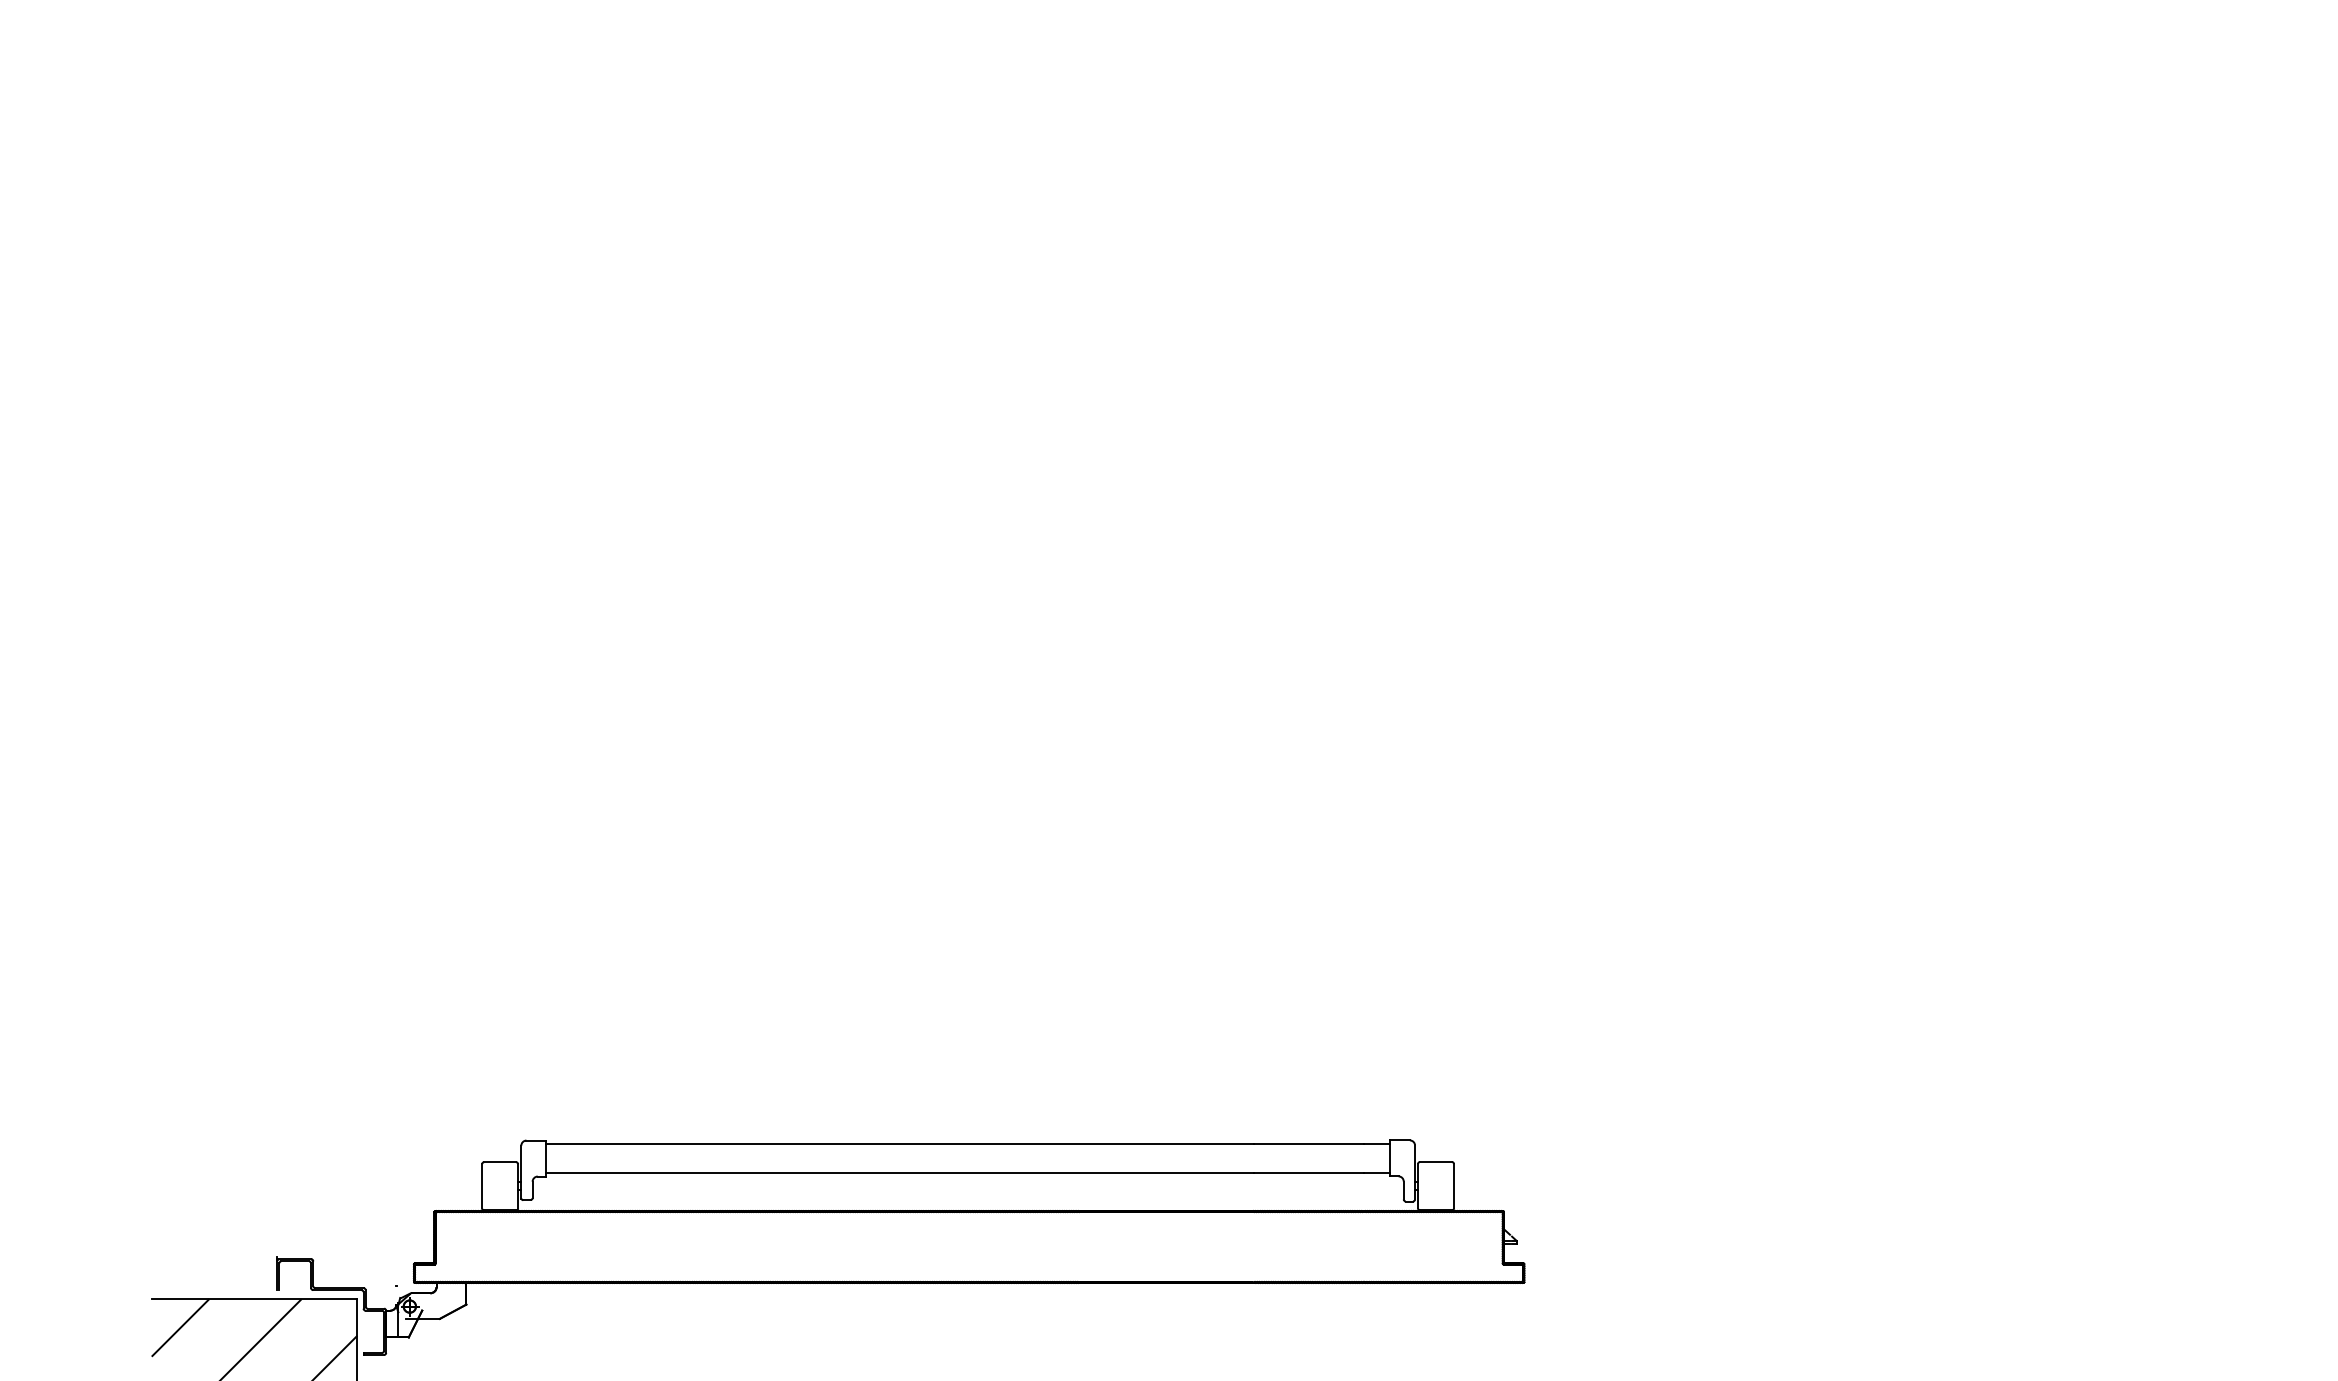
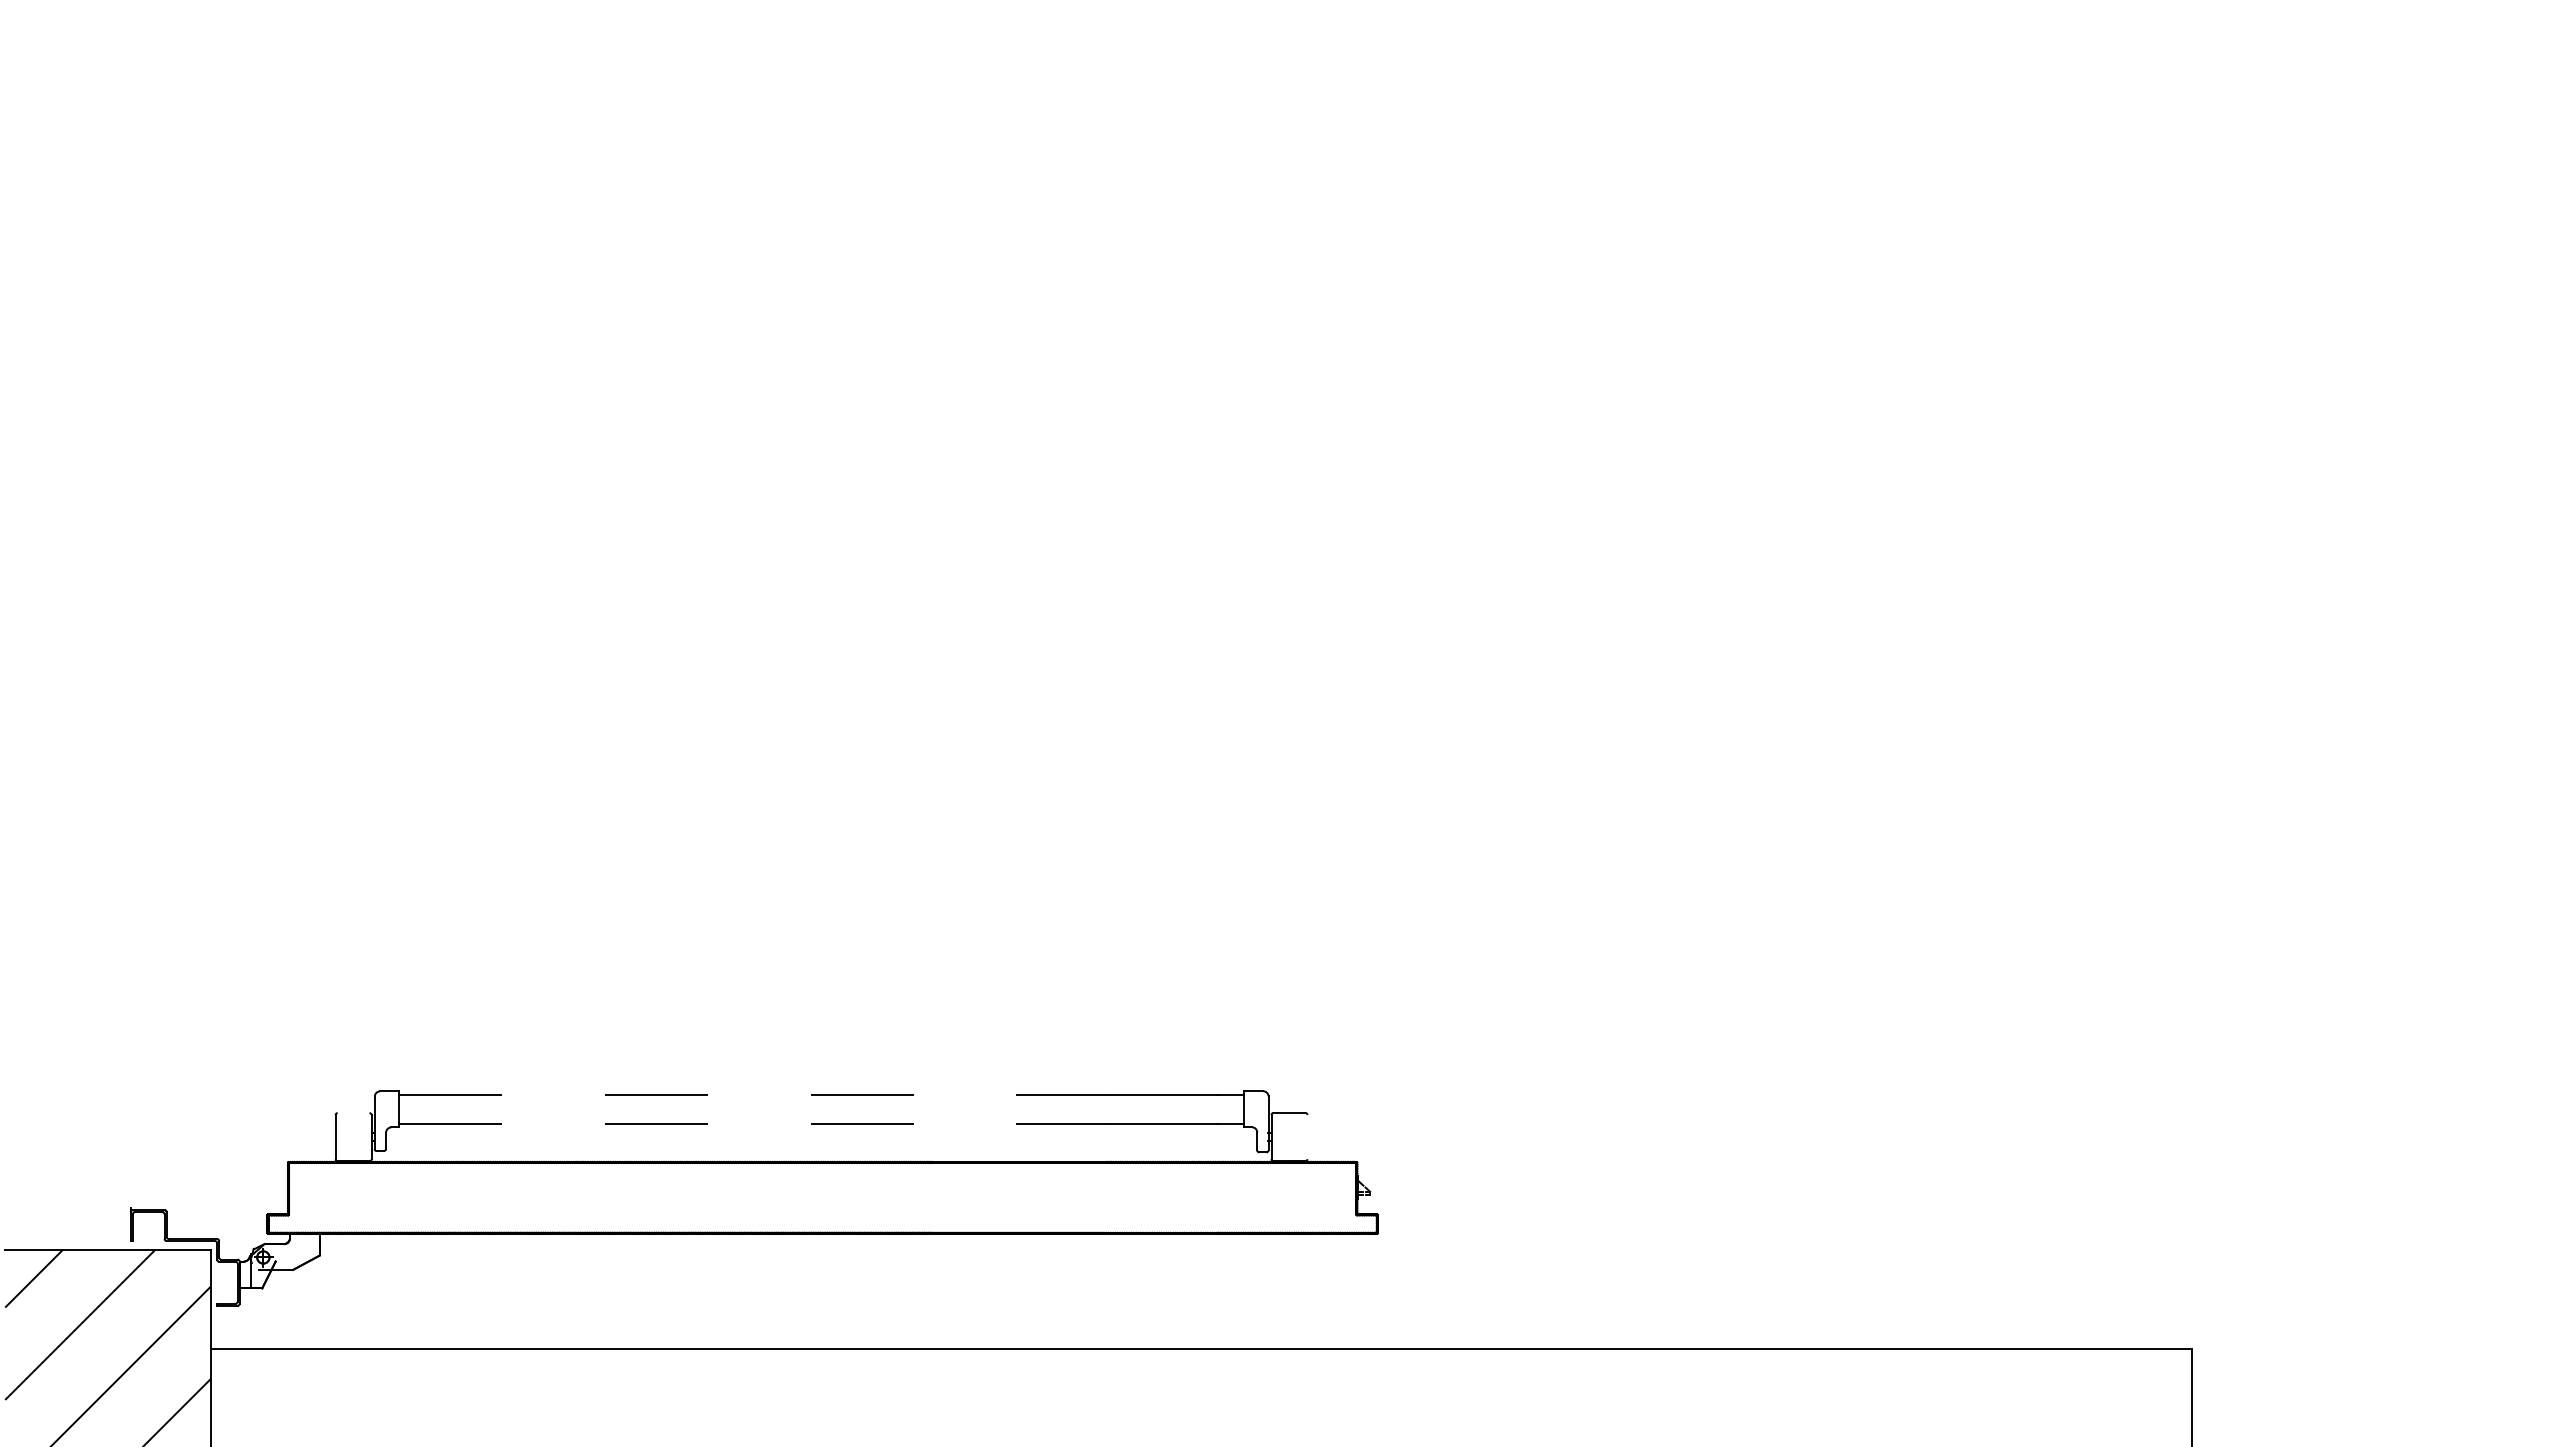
line: (900, 1143) -> (753, 1094), solid -> dashed
line: (500, 1162) -> (353, 1113), removed
line: (900, 1173) -> (753, 1124), solid -> dashed
line: (1454, 1185) -> (1307, 1136), removed

